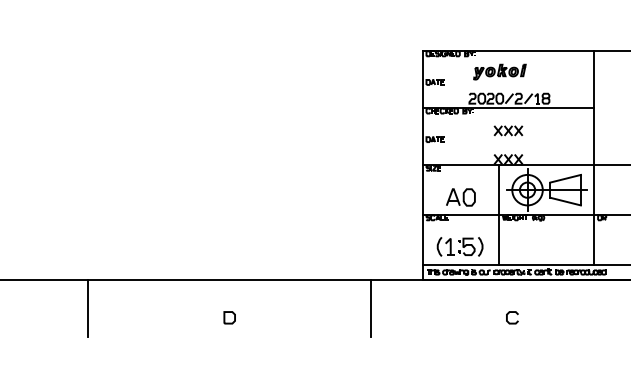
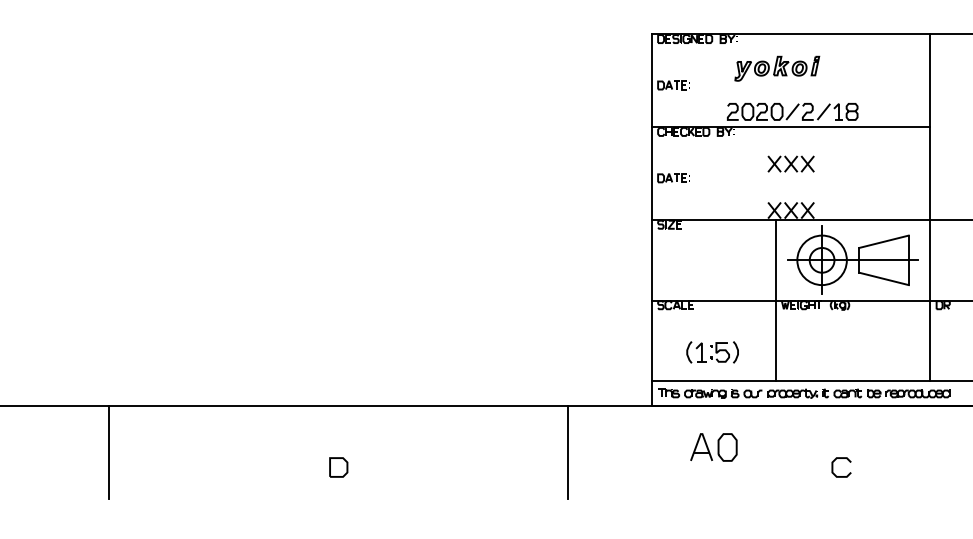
part: (460, 197) -> (713, 447), moved
part: (459, 246) -> (711, 351), size x0.7
curve: (512, 312) -> (841, 458), moved

